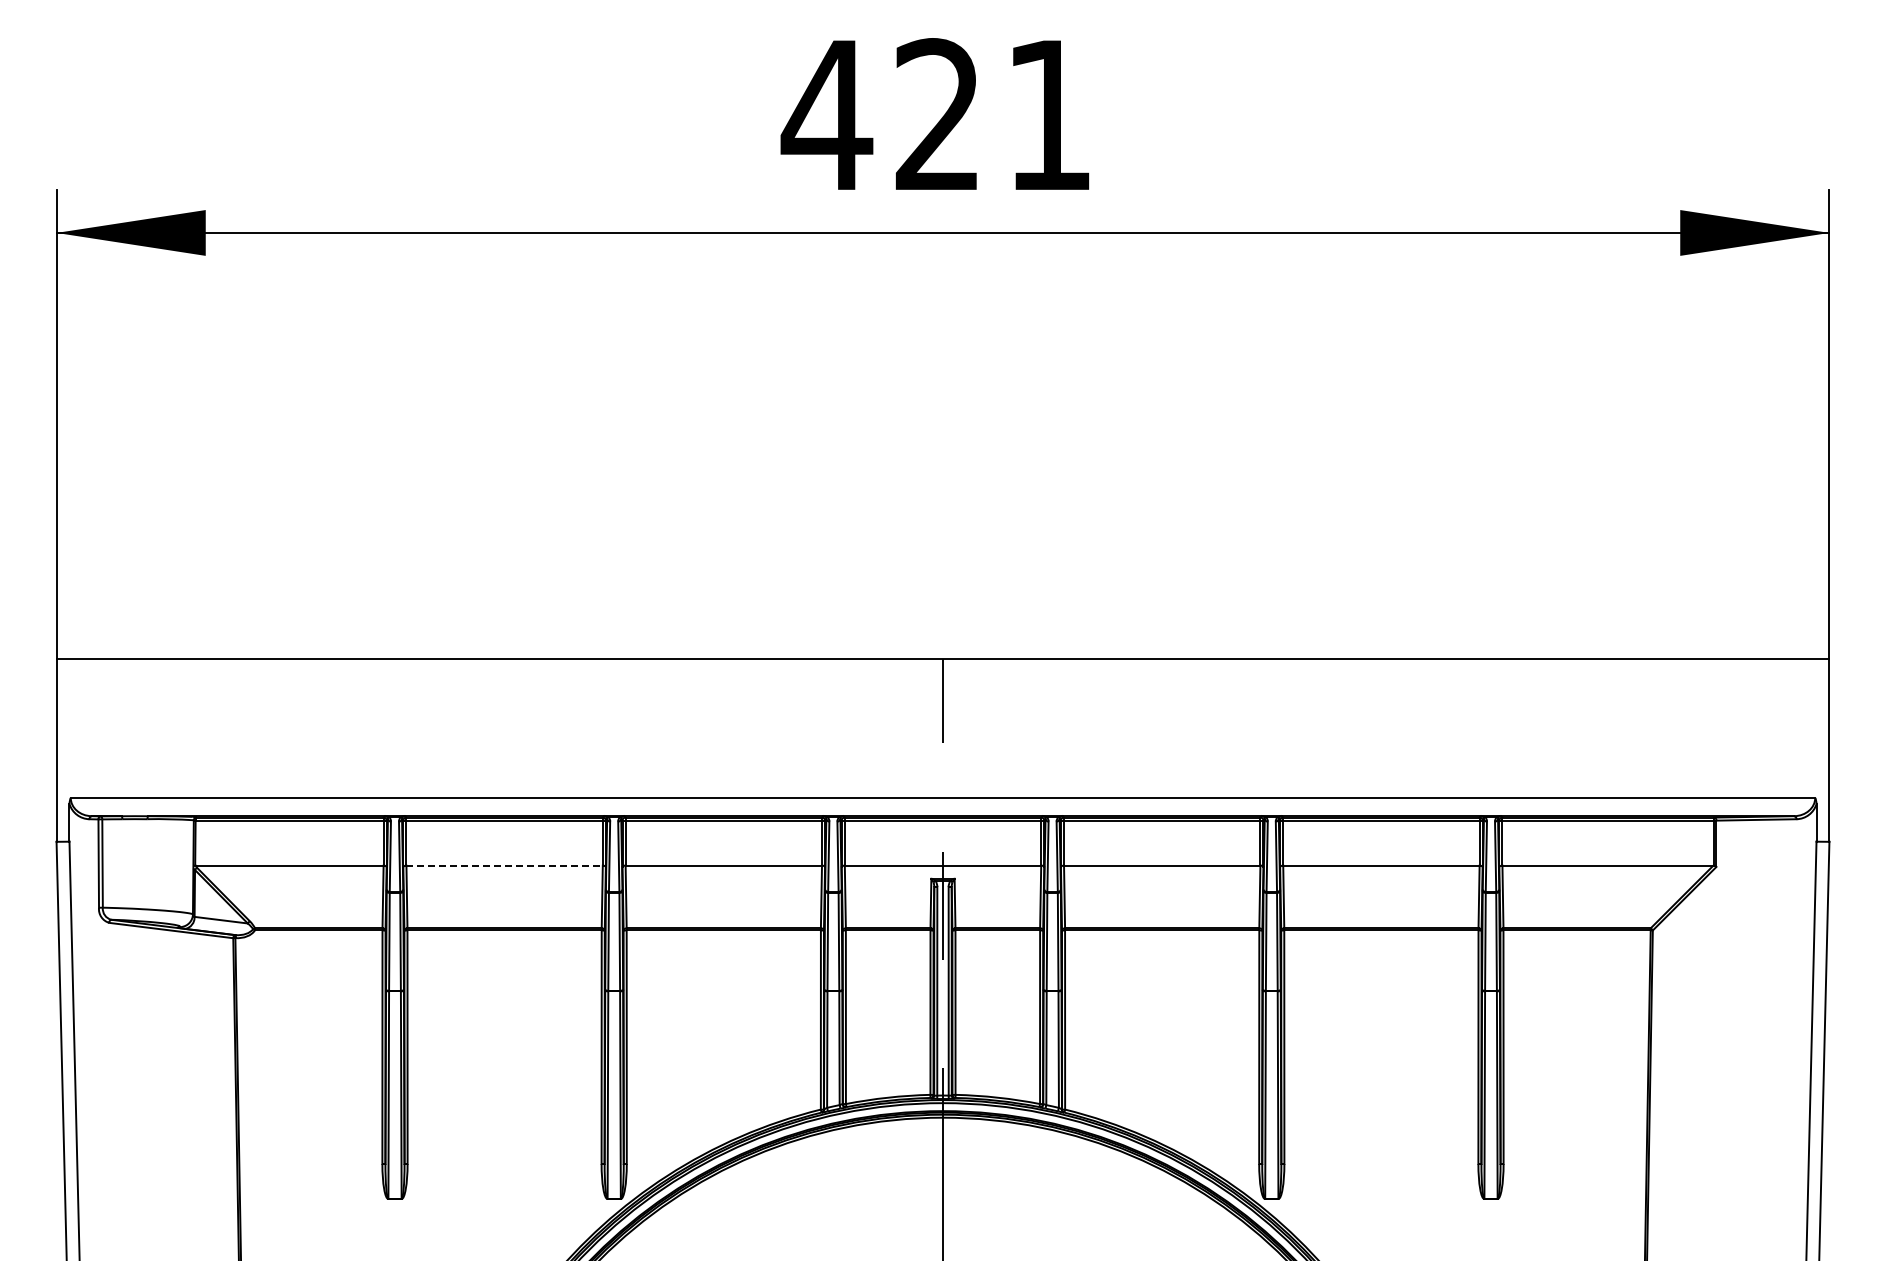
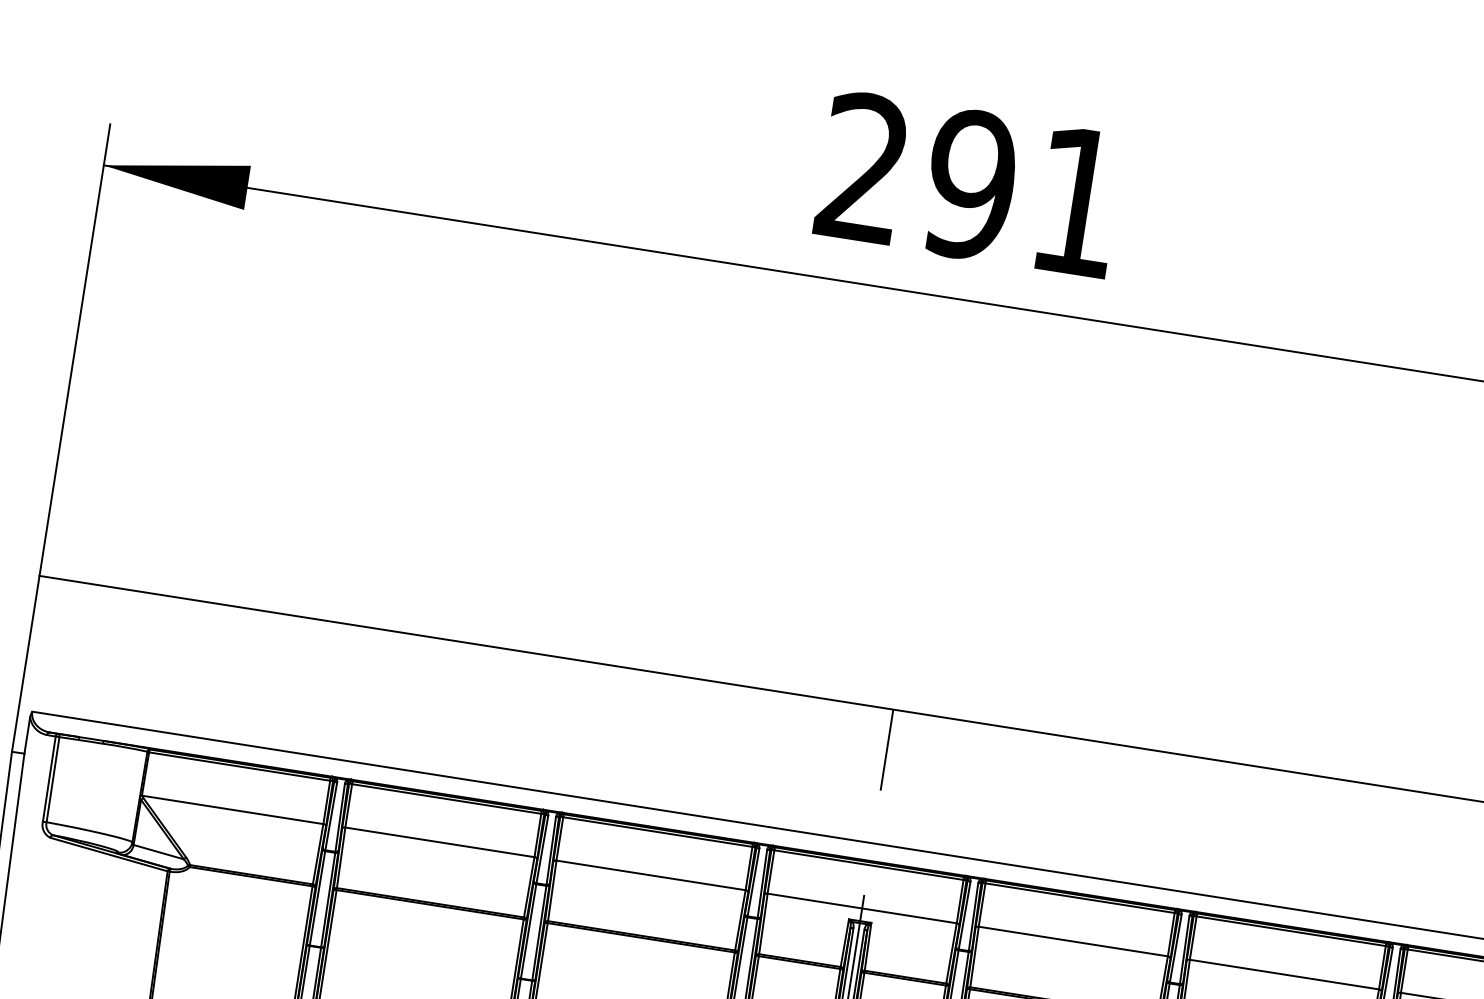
text: (880, 115) -> (915, 176), 421 -> 291
line: (505, 865) -> (440, 842), dashed -> solid

